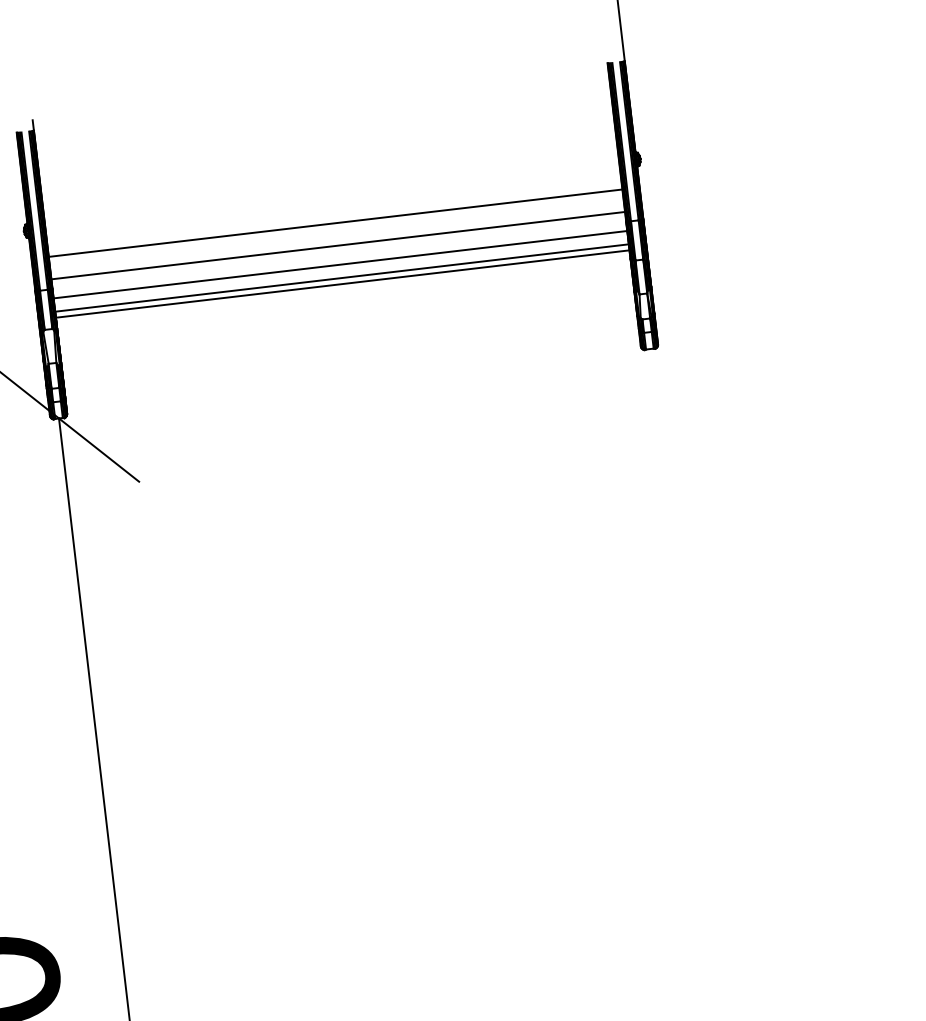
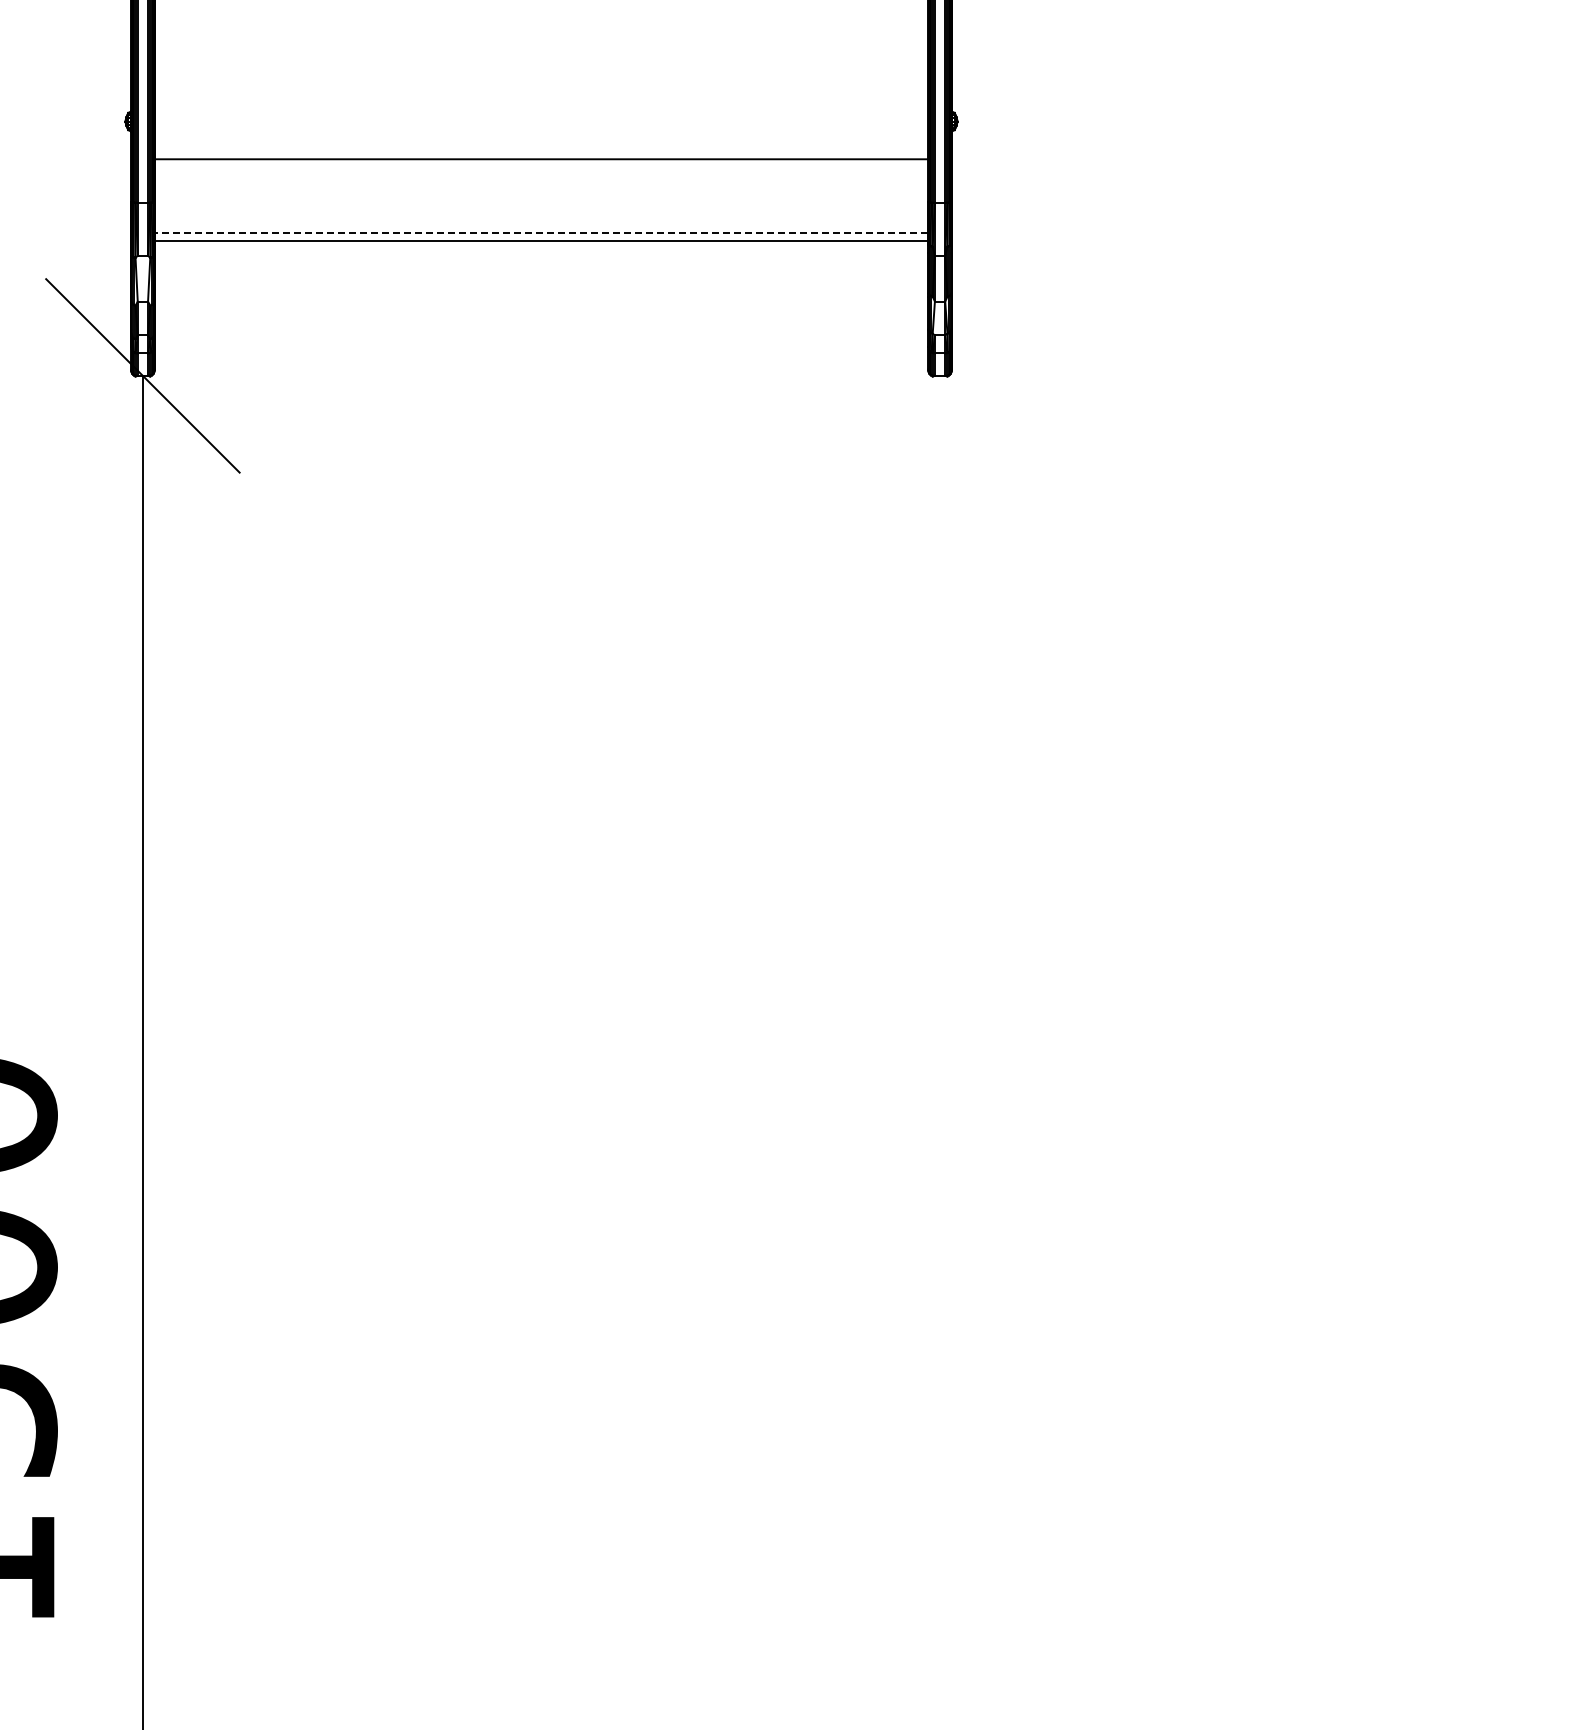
line: (338, 245) -> (541, 189), removed
line: (340, 264) -> (541, 215), removed
line: (342, 278) -> (541, 233), solid -> dashed

